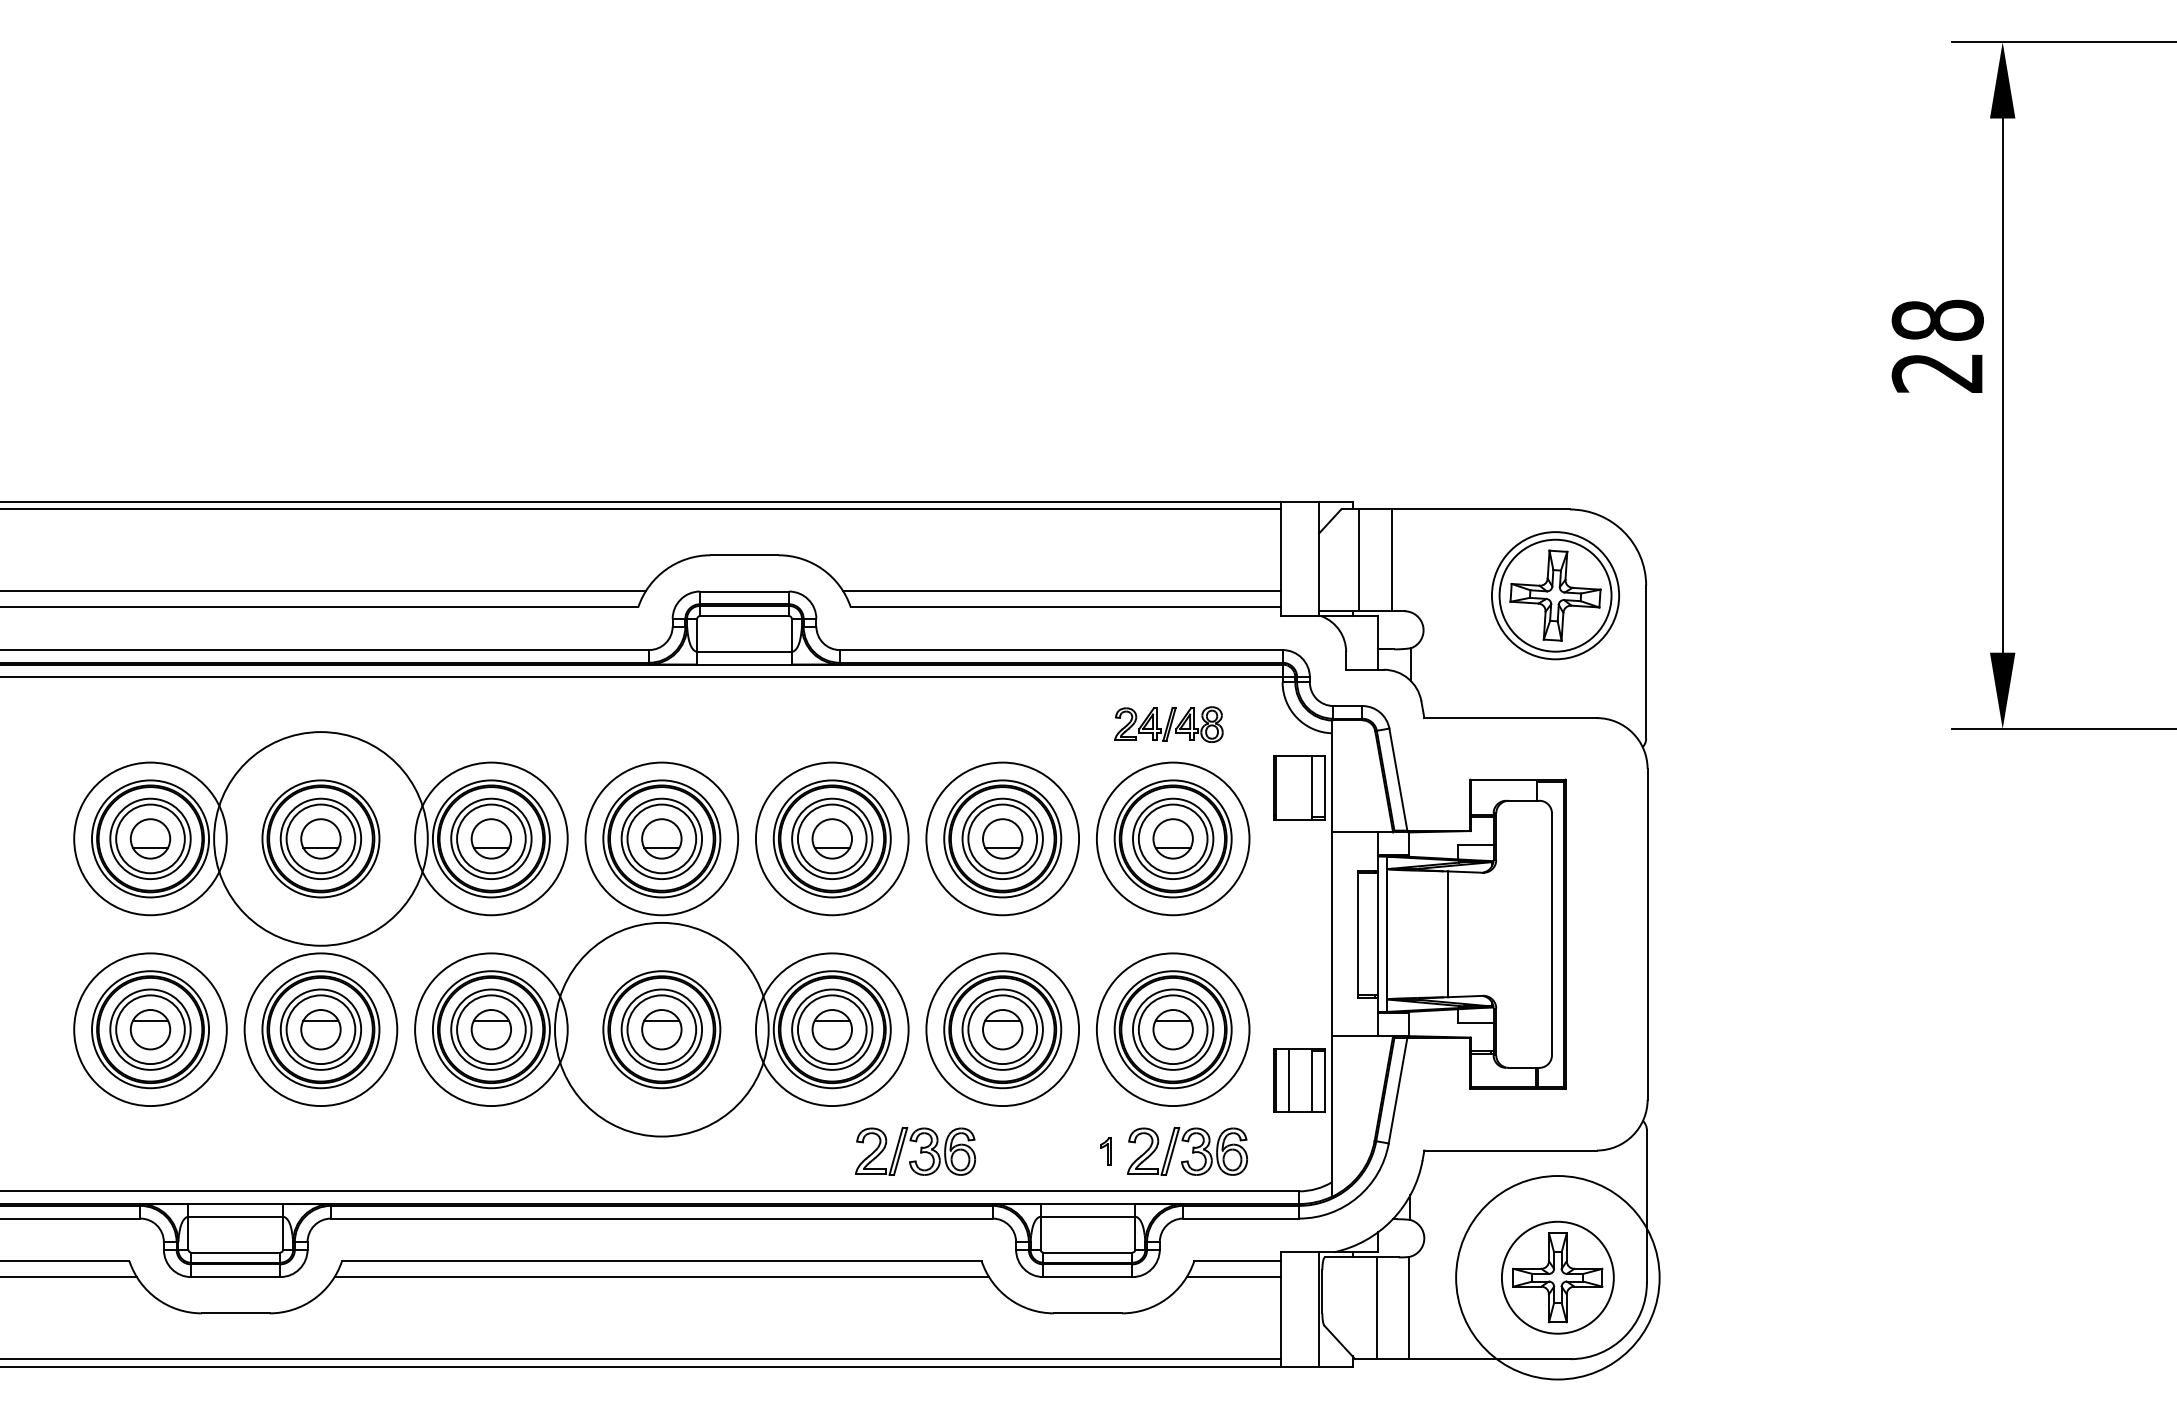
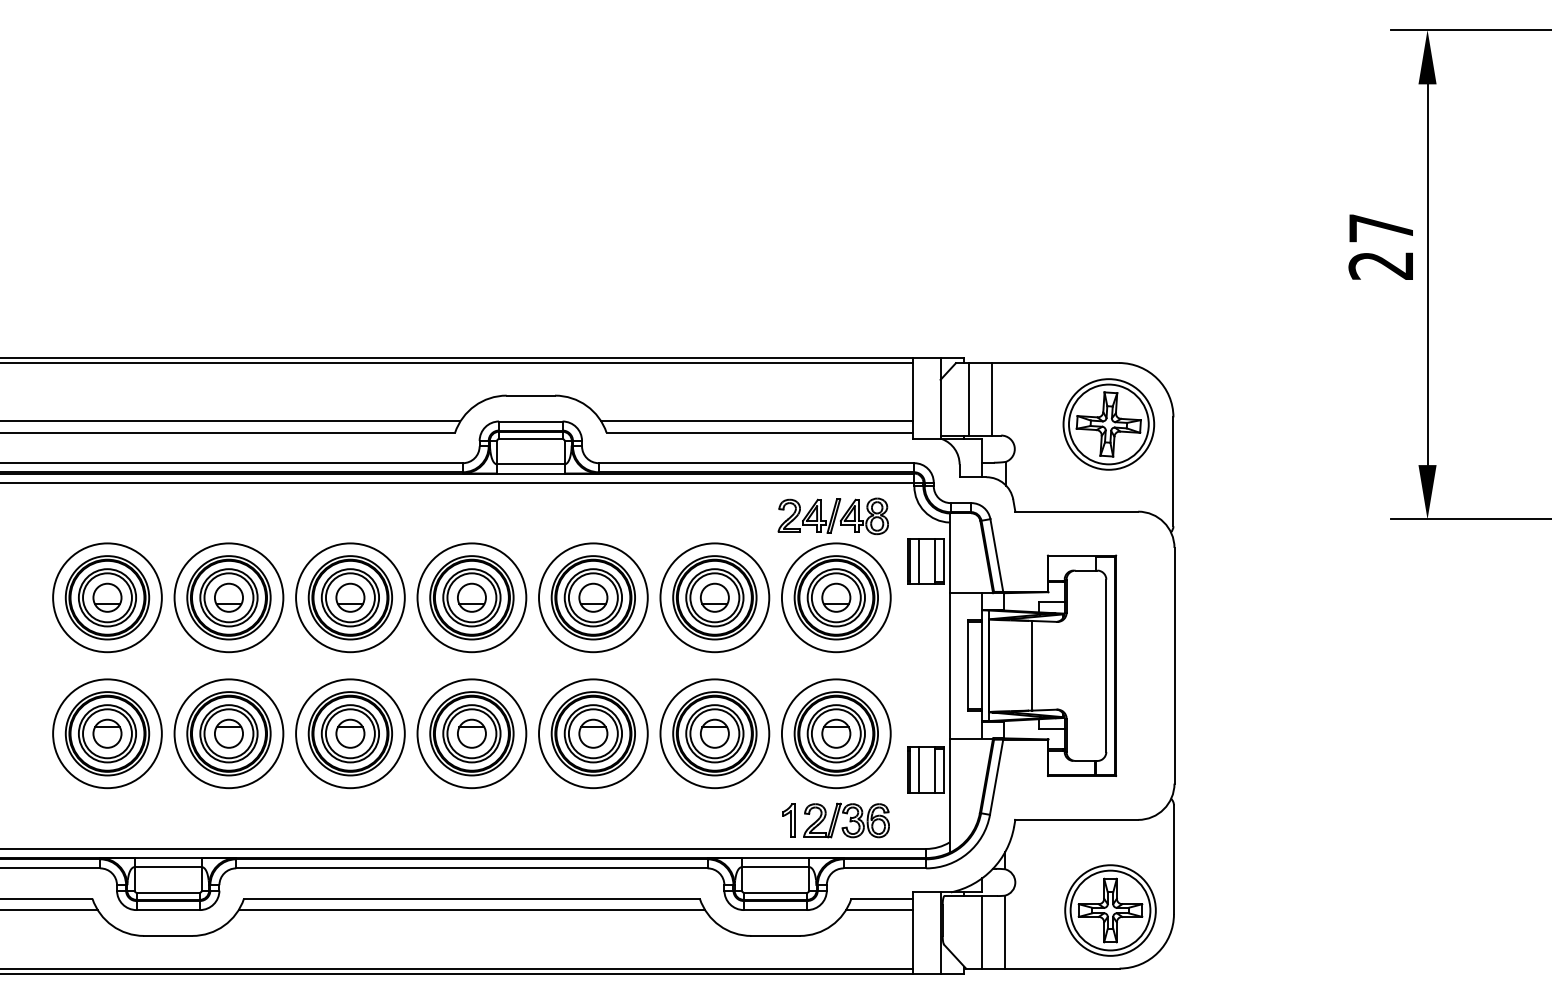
text: (1937, 319) -> (1381, 227), 28 -> 27
part: (1168, 724) -> (833, 516), size x1.43
line: (1288, 787) -> (918, 561), added
circle: (320, 838) -> (228, 597), size x0.71
circle: (661, 1029) -> (471, 733), size x0.71
part: (915, 1151) -> (652, 820), removed
part: (1106, 1151) -> (788, 820), size x1.67
circle: (1557, 1277) -> (1110, 910), size x0.62

